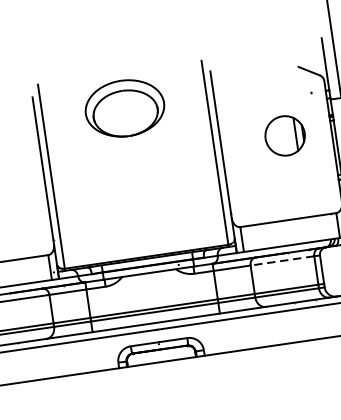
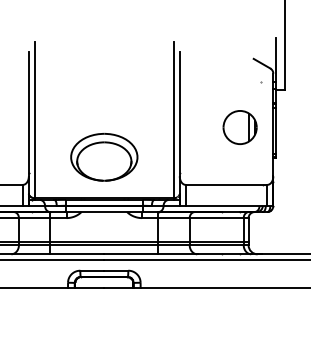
part: (125, 108) -> (104, 157), moved
part: (284, 135) -> (239, 127), moved
line: (282, 261) -> (216, 218), dashed -> solid

